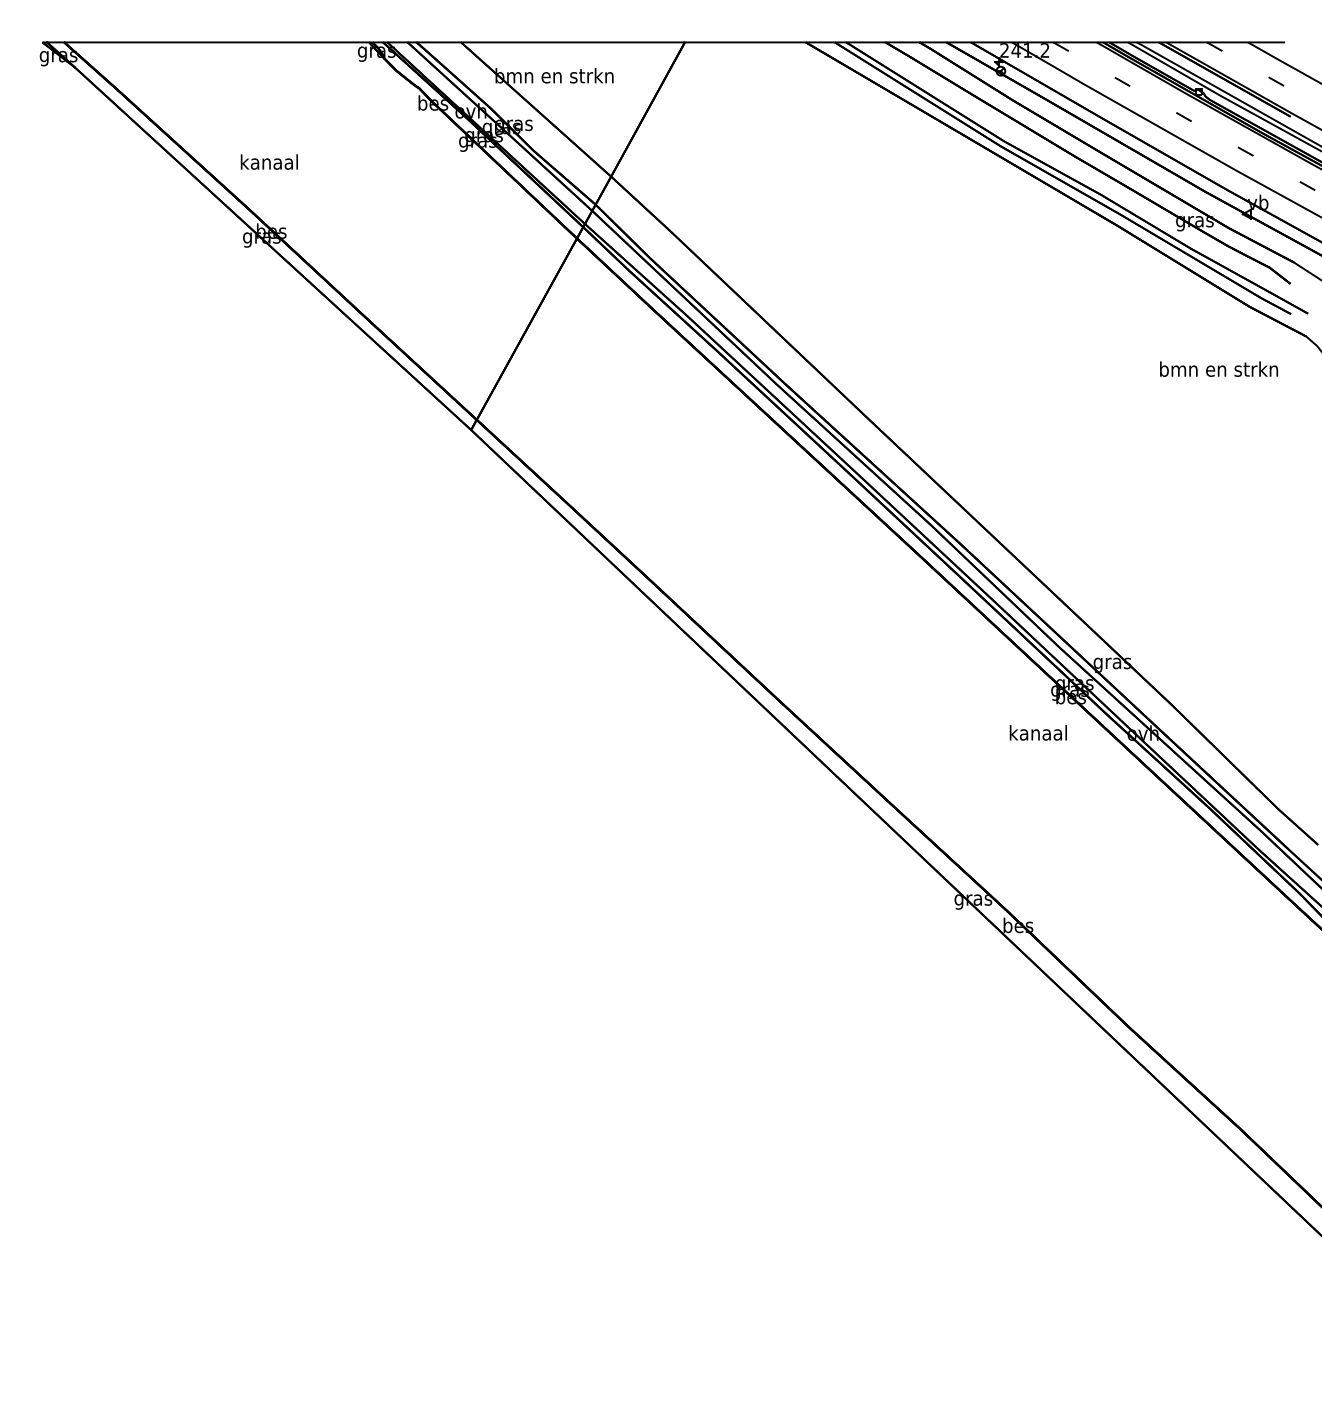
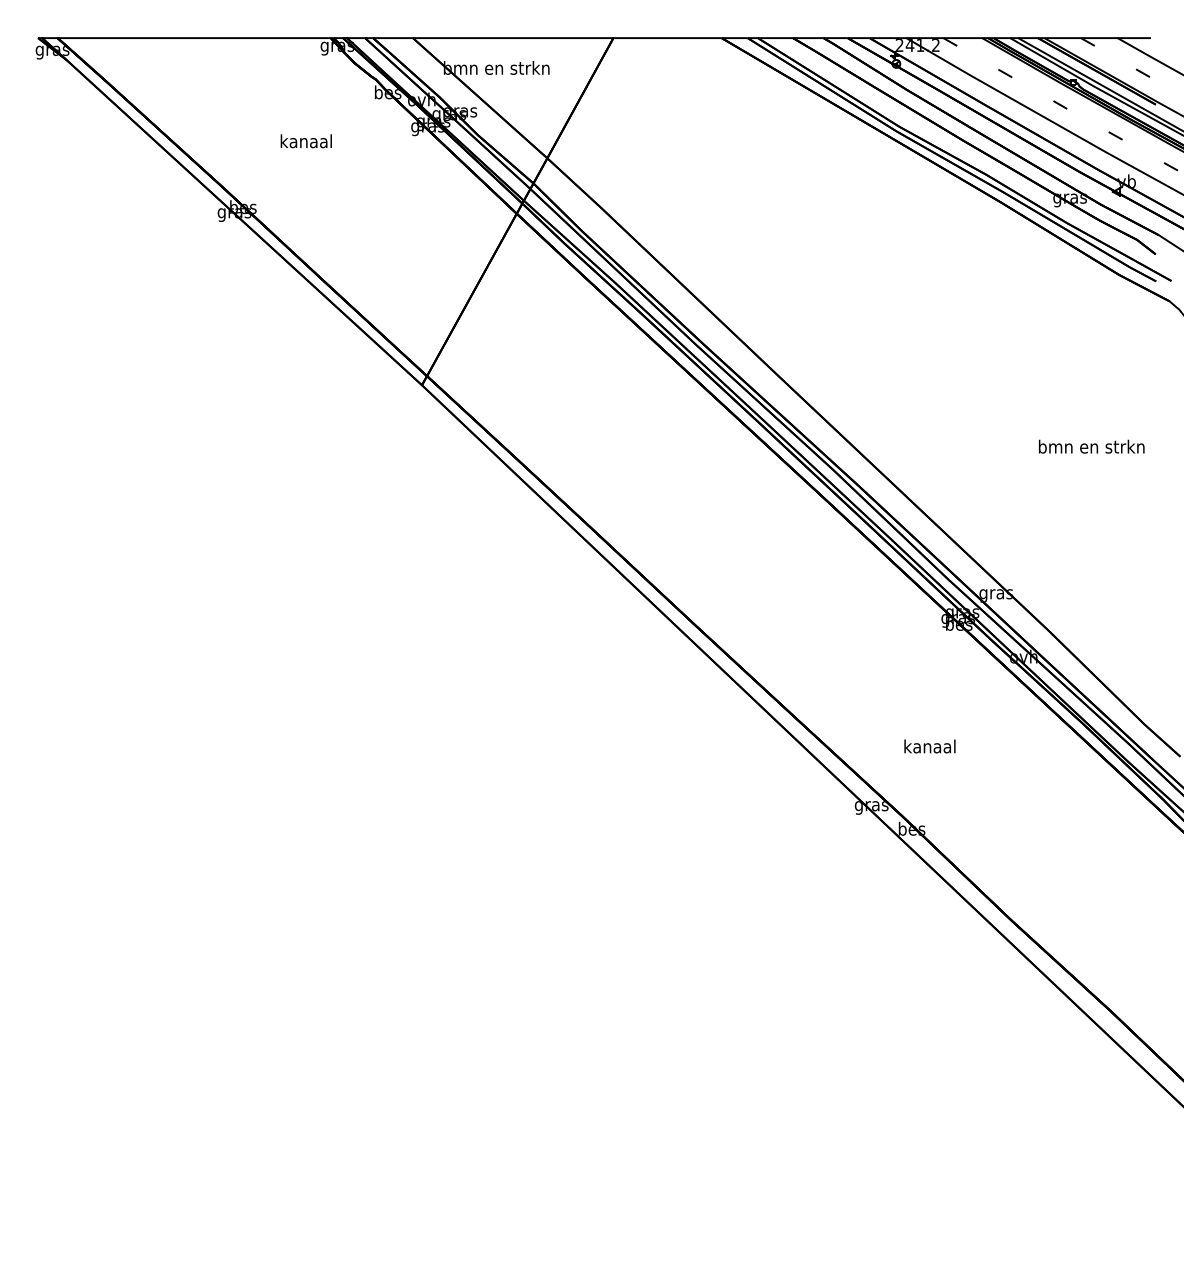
text: (268, 162) -> (305, 141), moved
text: (1218, 368) -> (1091, 446), moved
text: (1037, 732) -> (929, 746), moved

